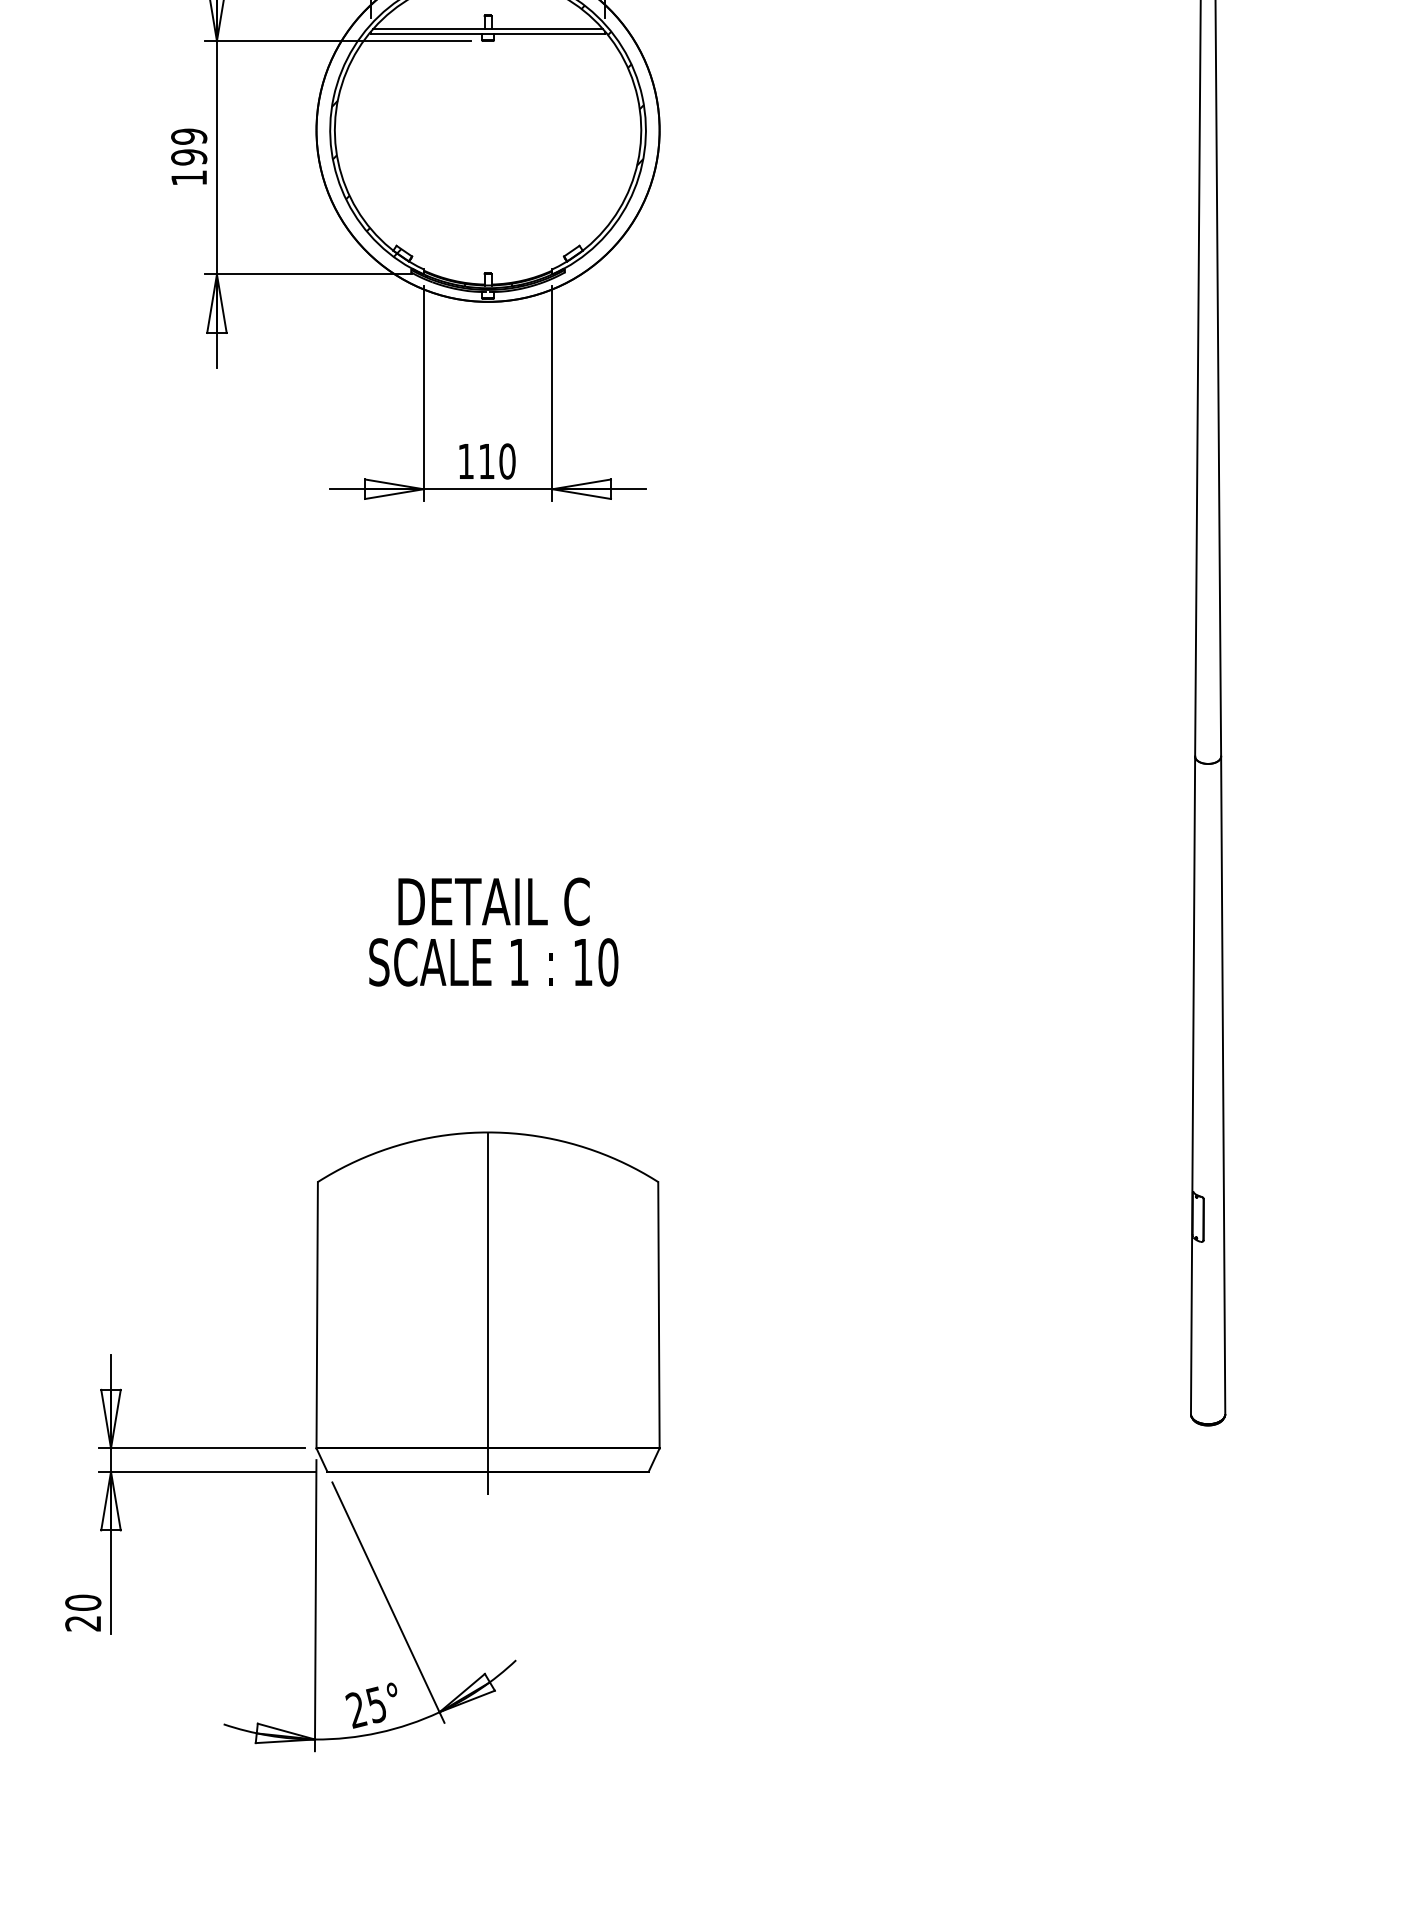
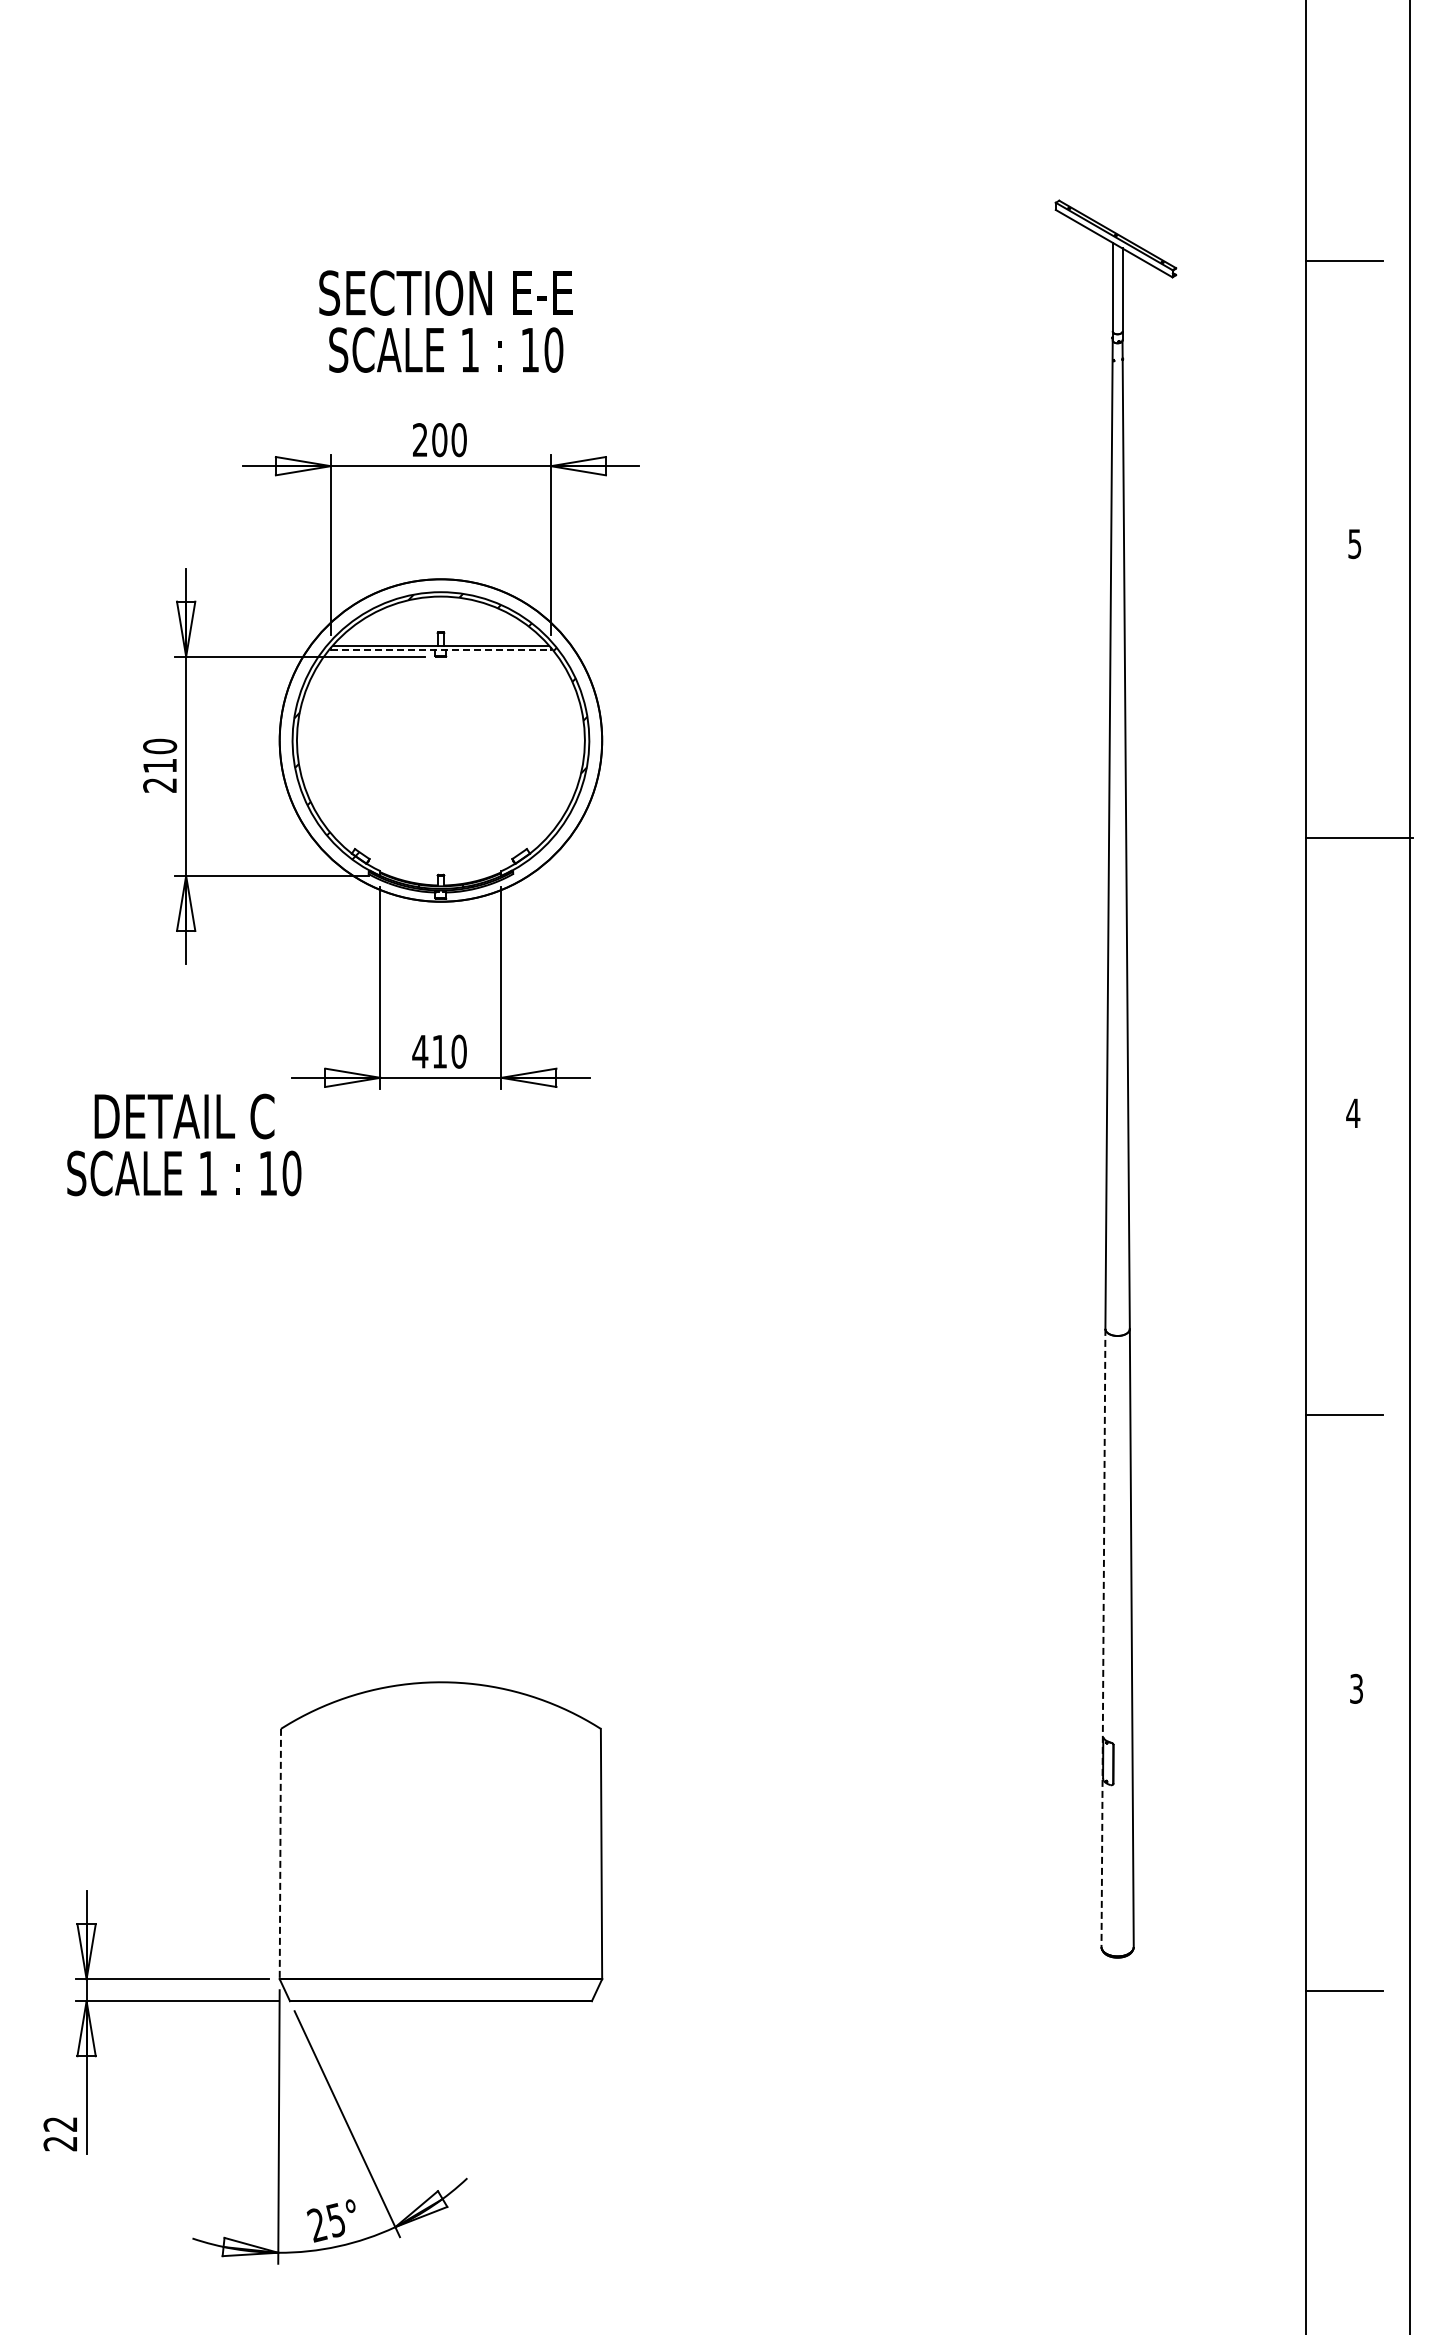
line: (488, 34) -> (441, 650), solid -> dashed
text: (189, 156) -> (160, 765), 199 -> 210
text: (466, 461) -> (420, 1051), 110 -> 410
text: (493, 931) -> (184, 1144), moved
line: (1193, 1085) -> (1103, 1638), solid -> dashed
line: (487, 1313) -> (440, 1852), removed
line: (317, 1315) -> (280, 1854), solid -> dashed
text: (83, 1601) -> (60, 2123), 20 -> 22

